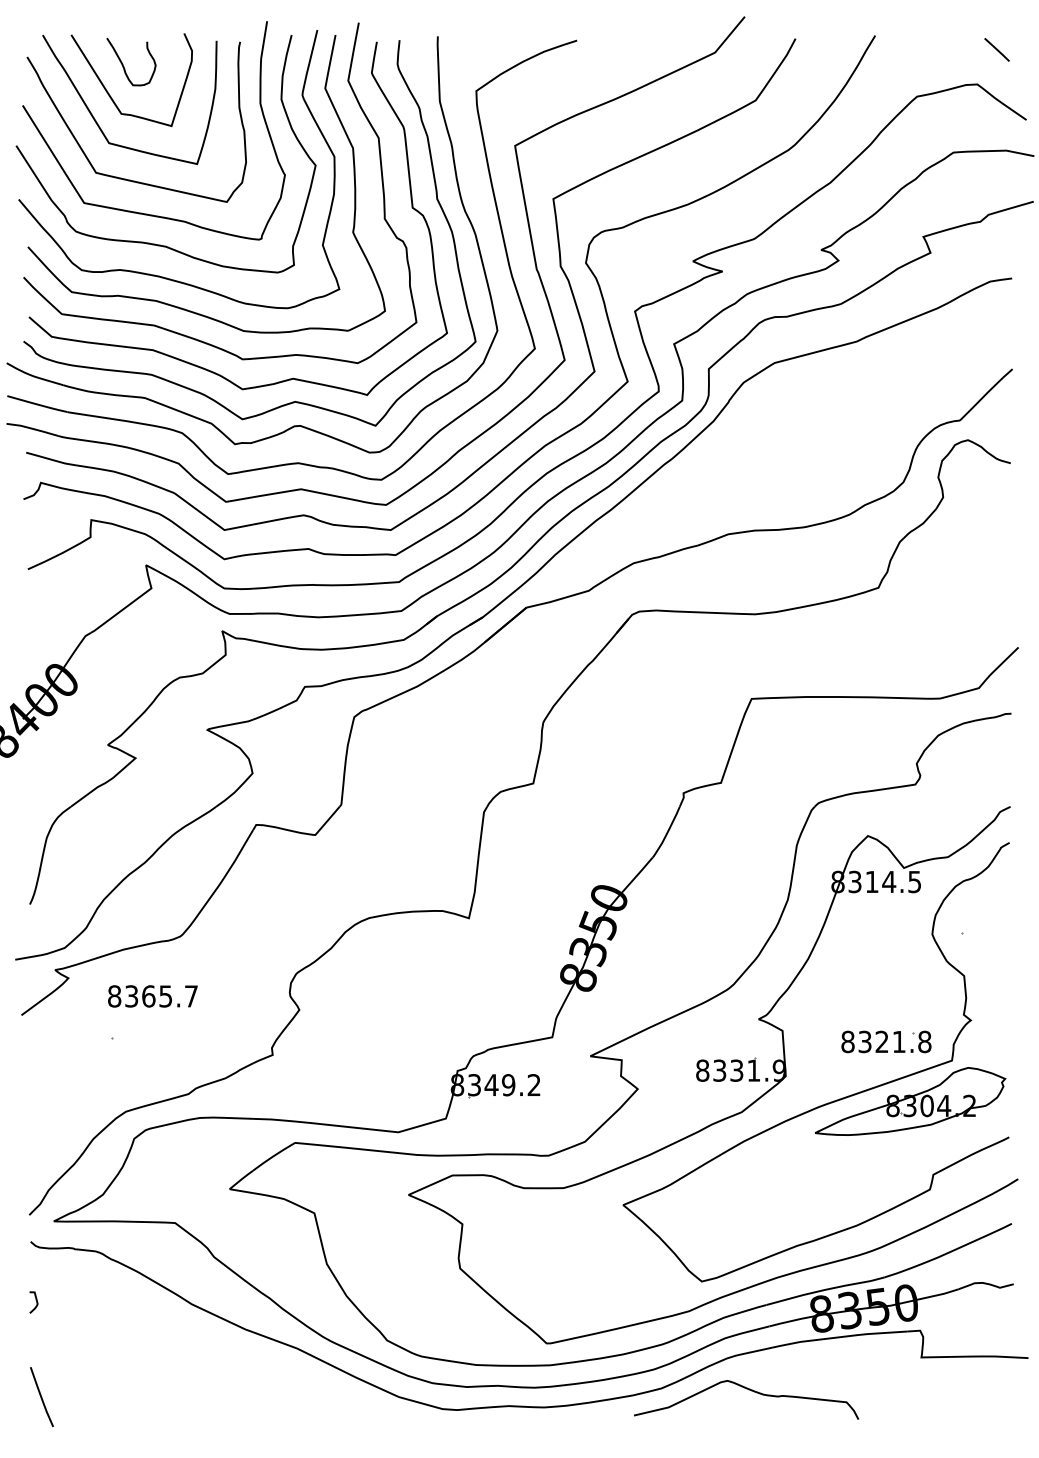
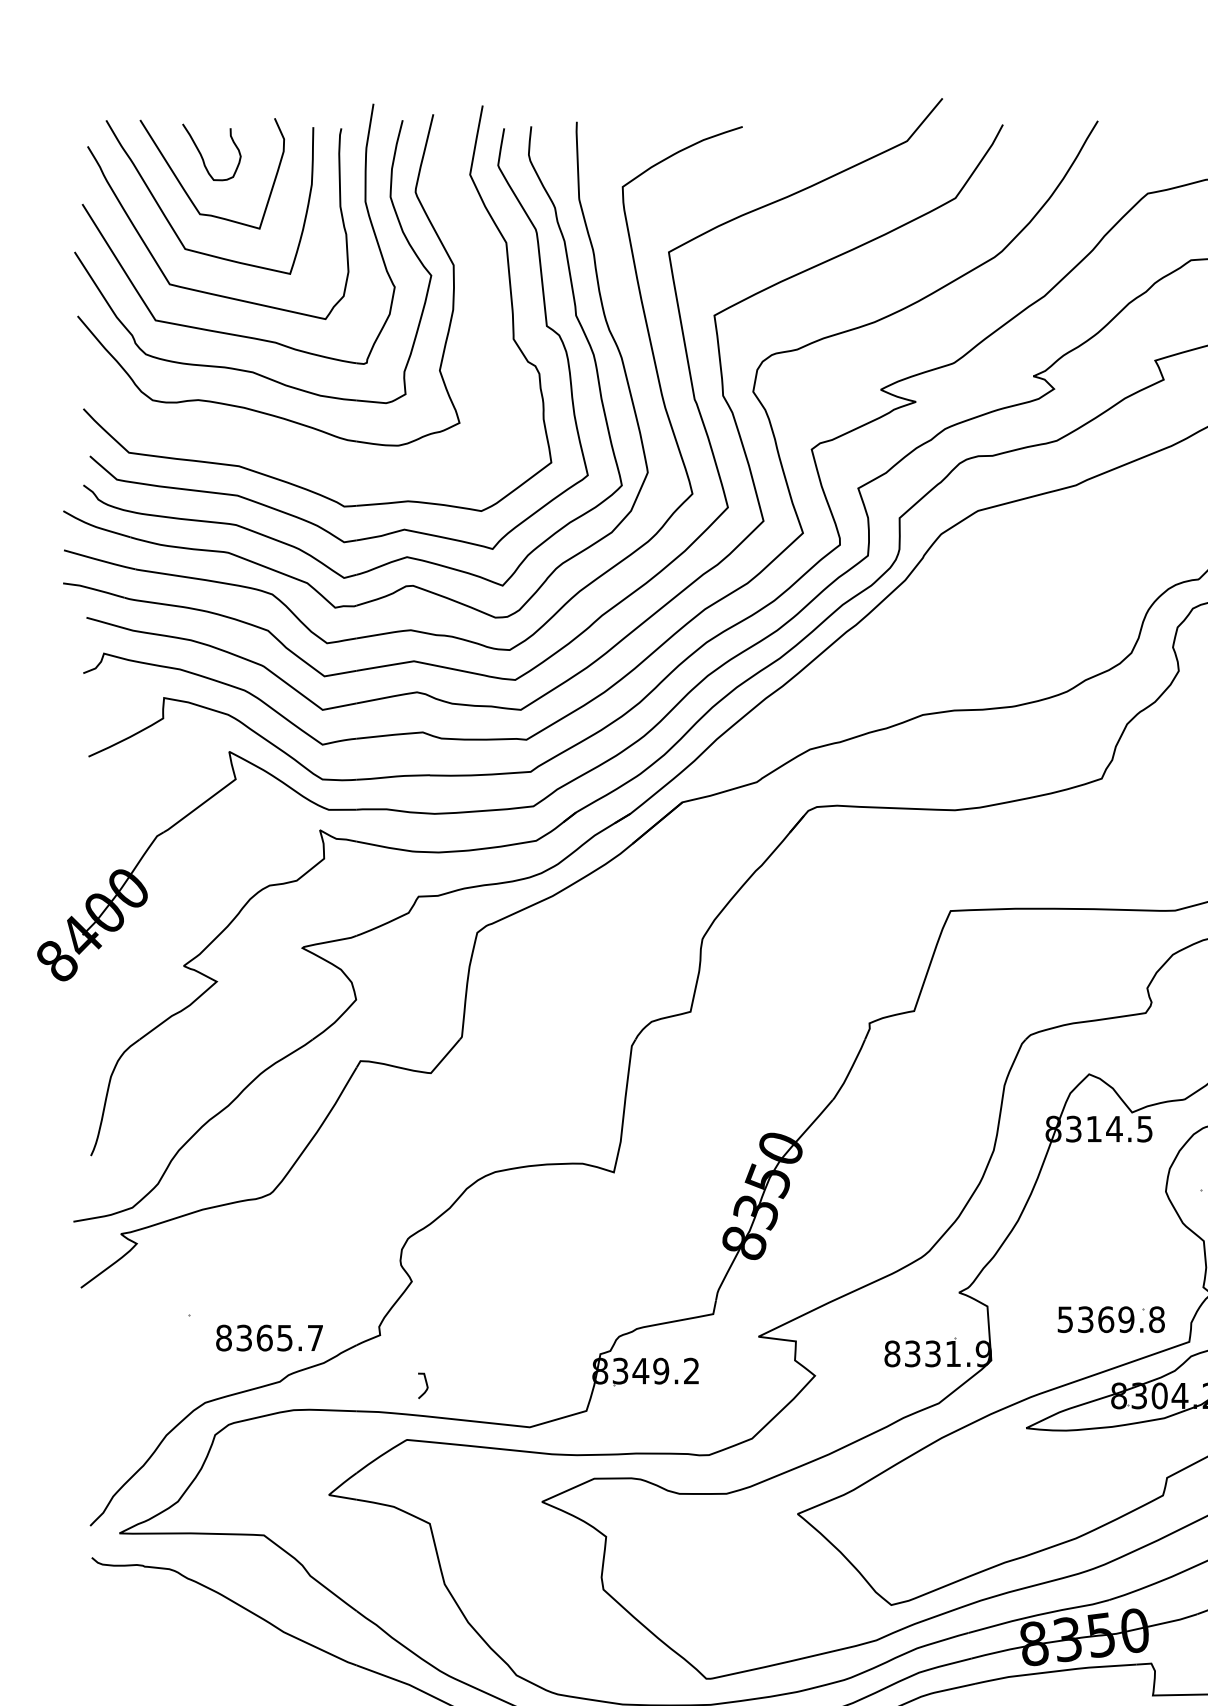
part: (172, 304) -> (260, 441), removed
text: (152, 996) -> (269, 1338), moved
text: (873, 1041) -> (1095, 1319), 8321.8 -> 5369.8
curve: (35, 1300) -> (425, 1383), moved

